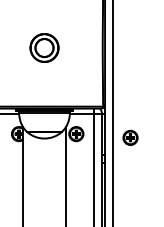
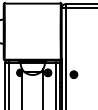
part: (44, 47) -> (32, 31), removed

